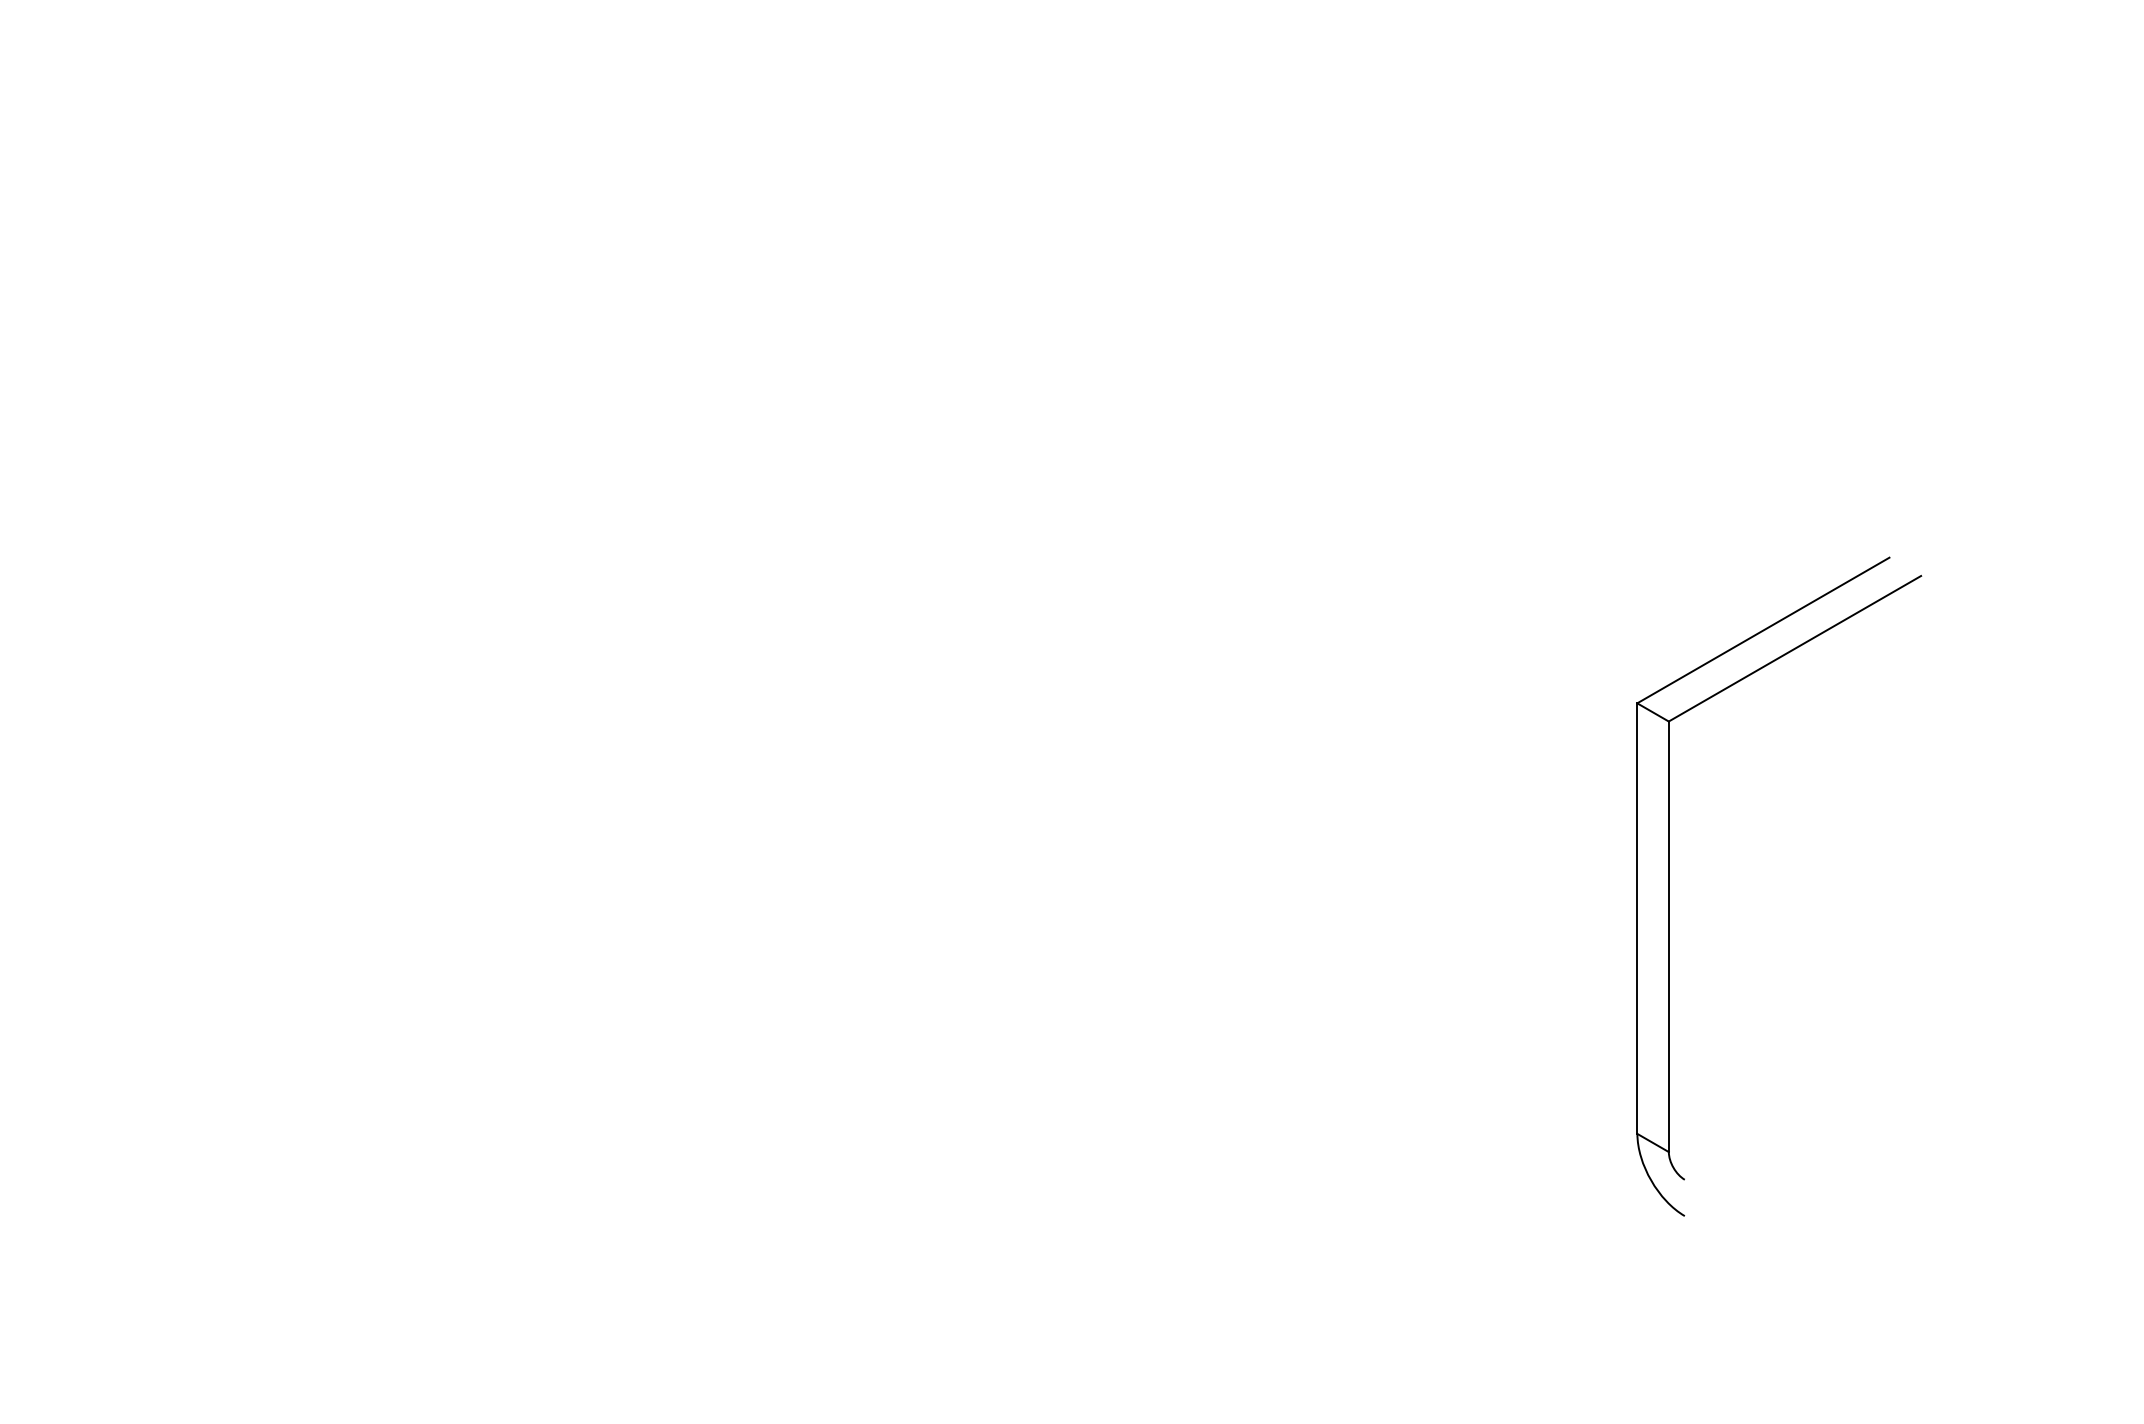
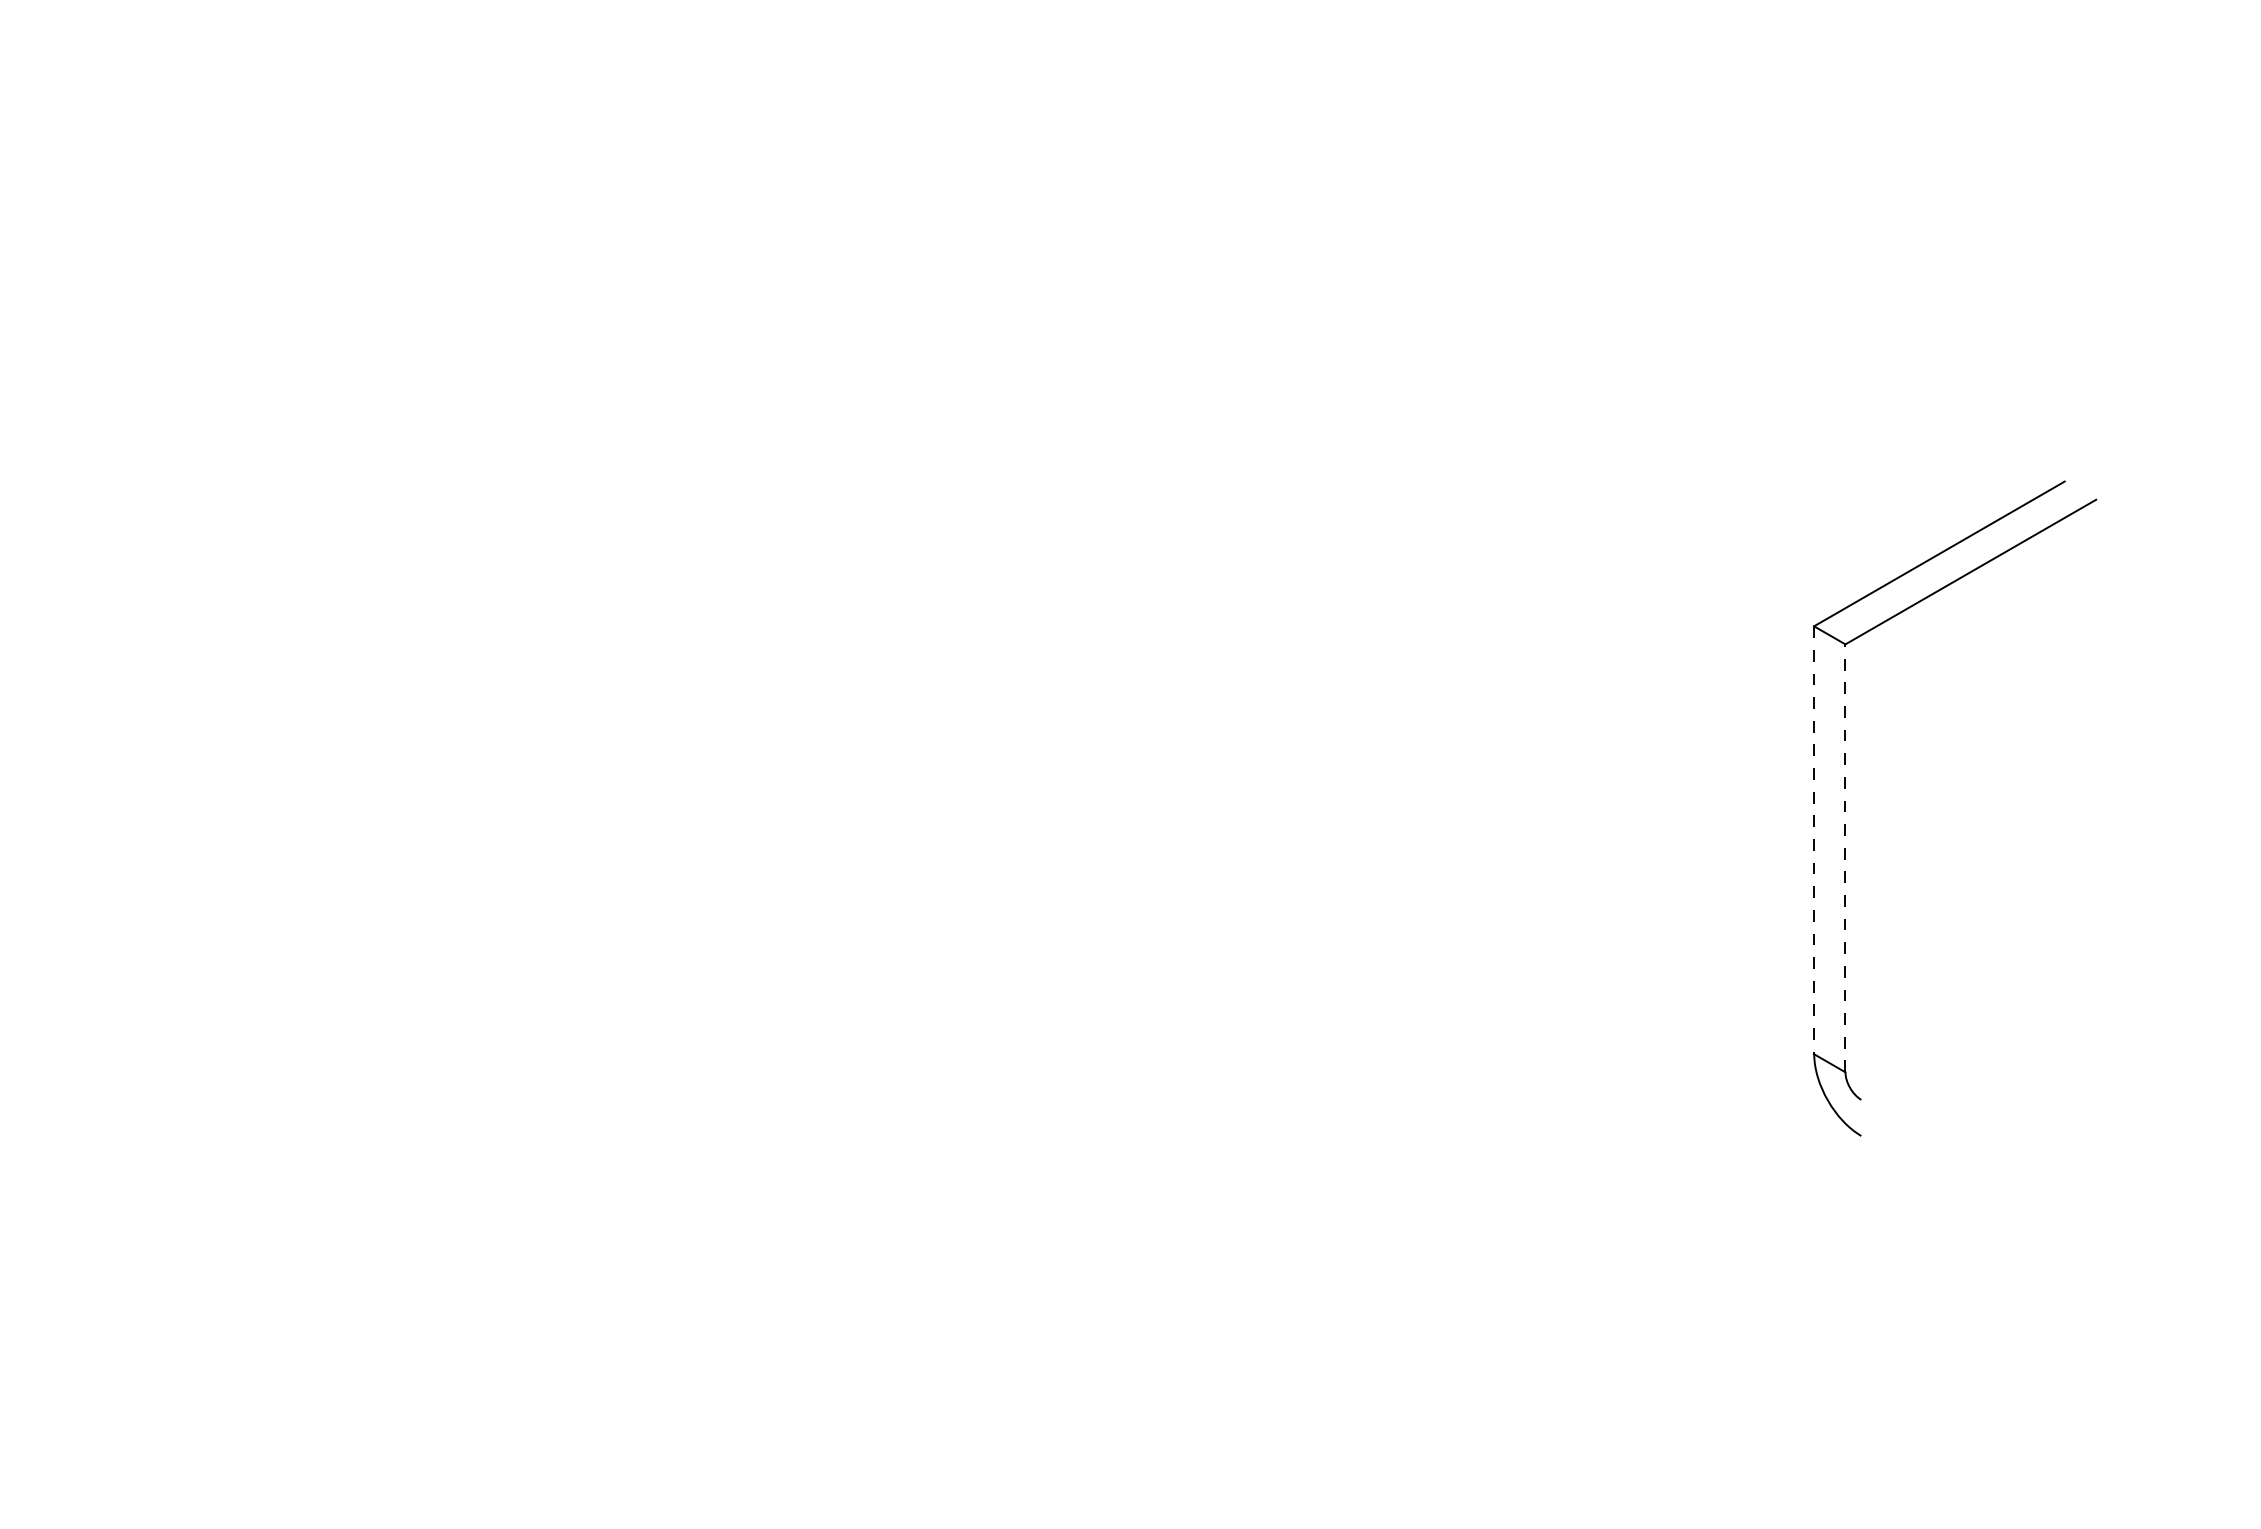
line: (1637, 918) -> (1814, 840), solid -> dashed
line: (1668, 936) -> (1845, 858), solid -> dashed

